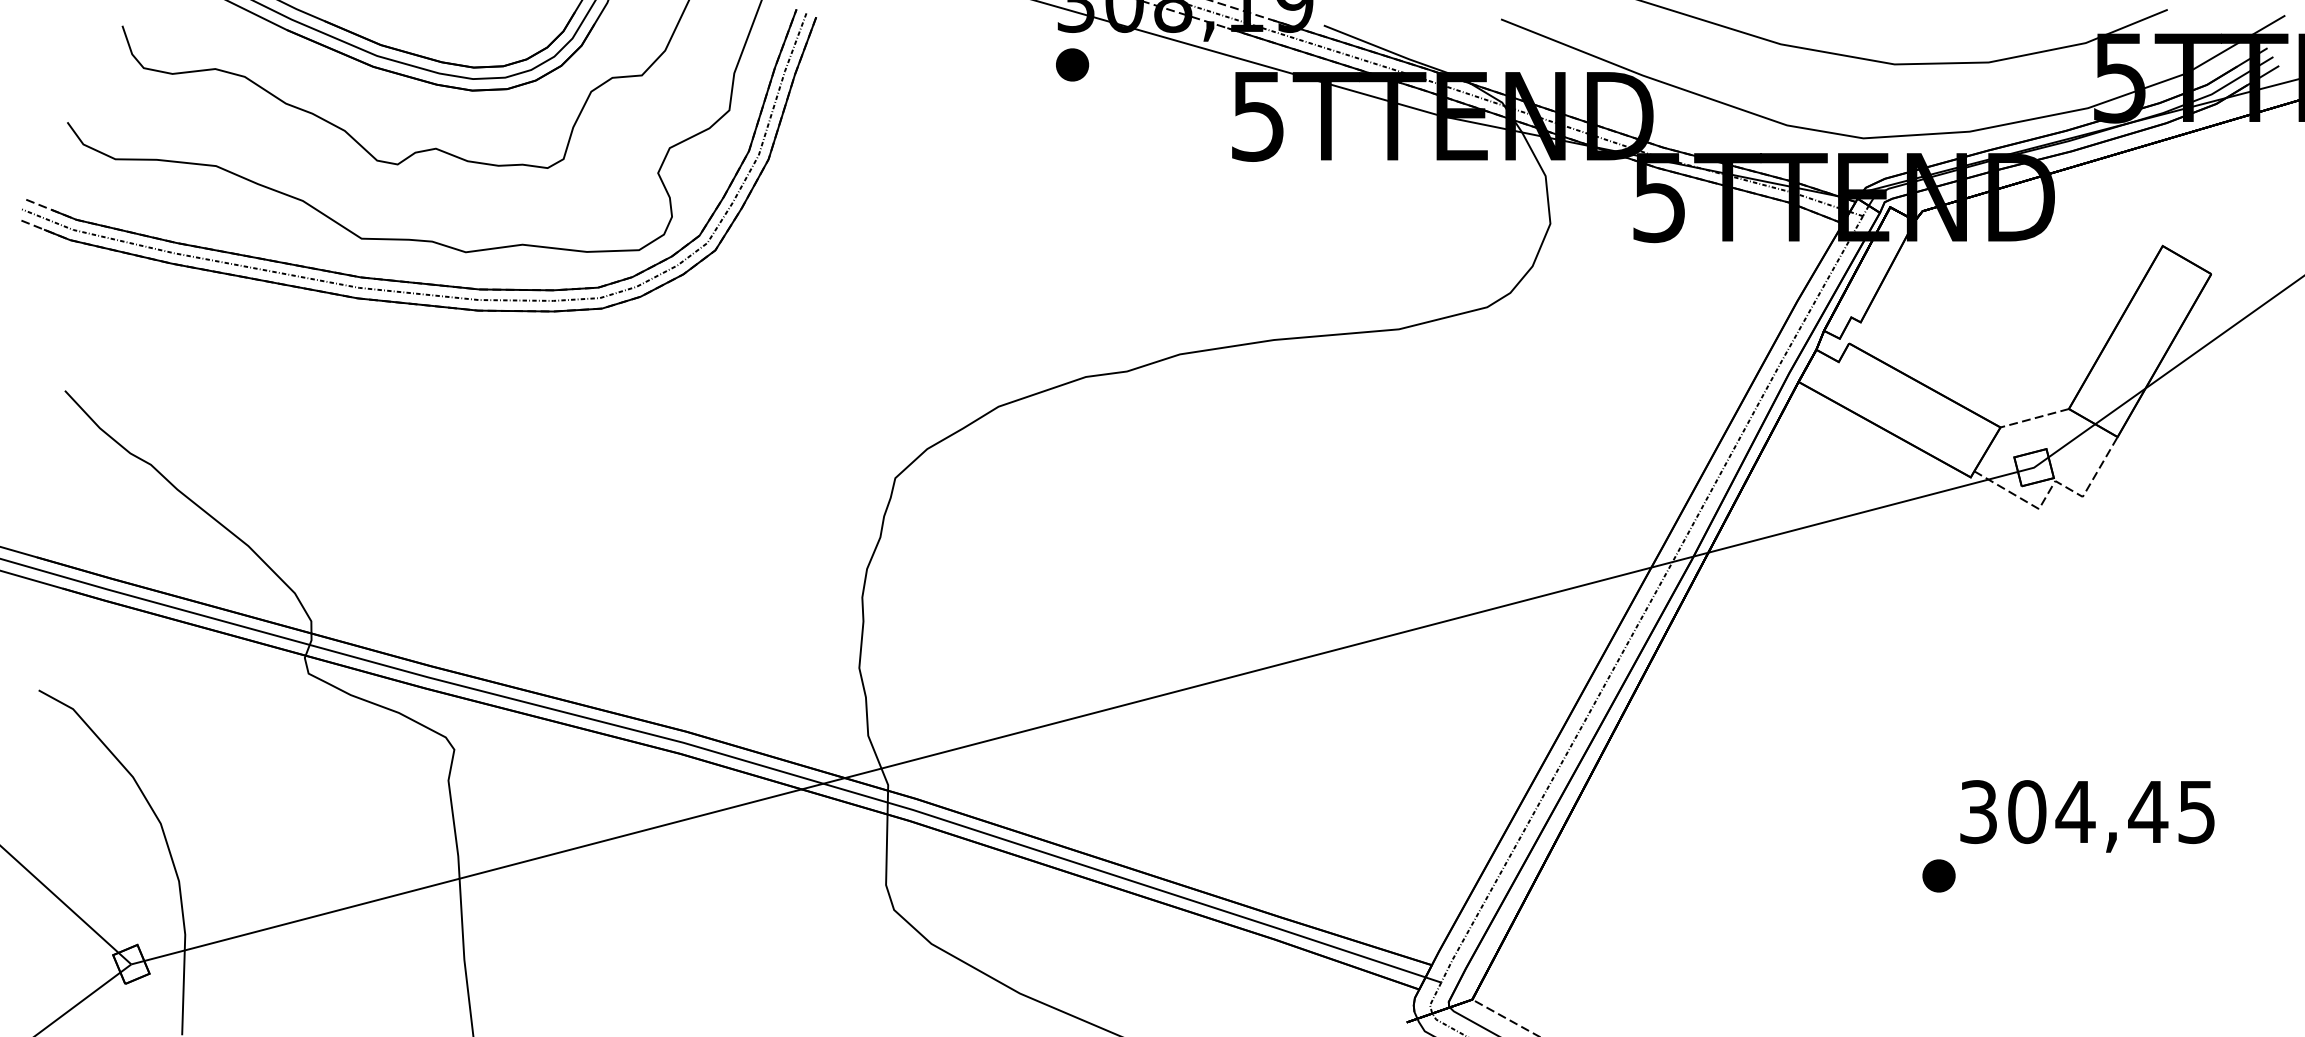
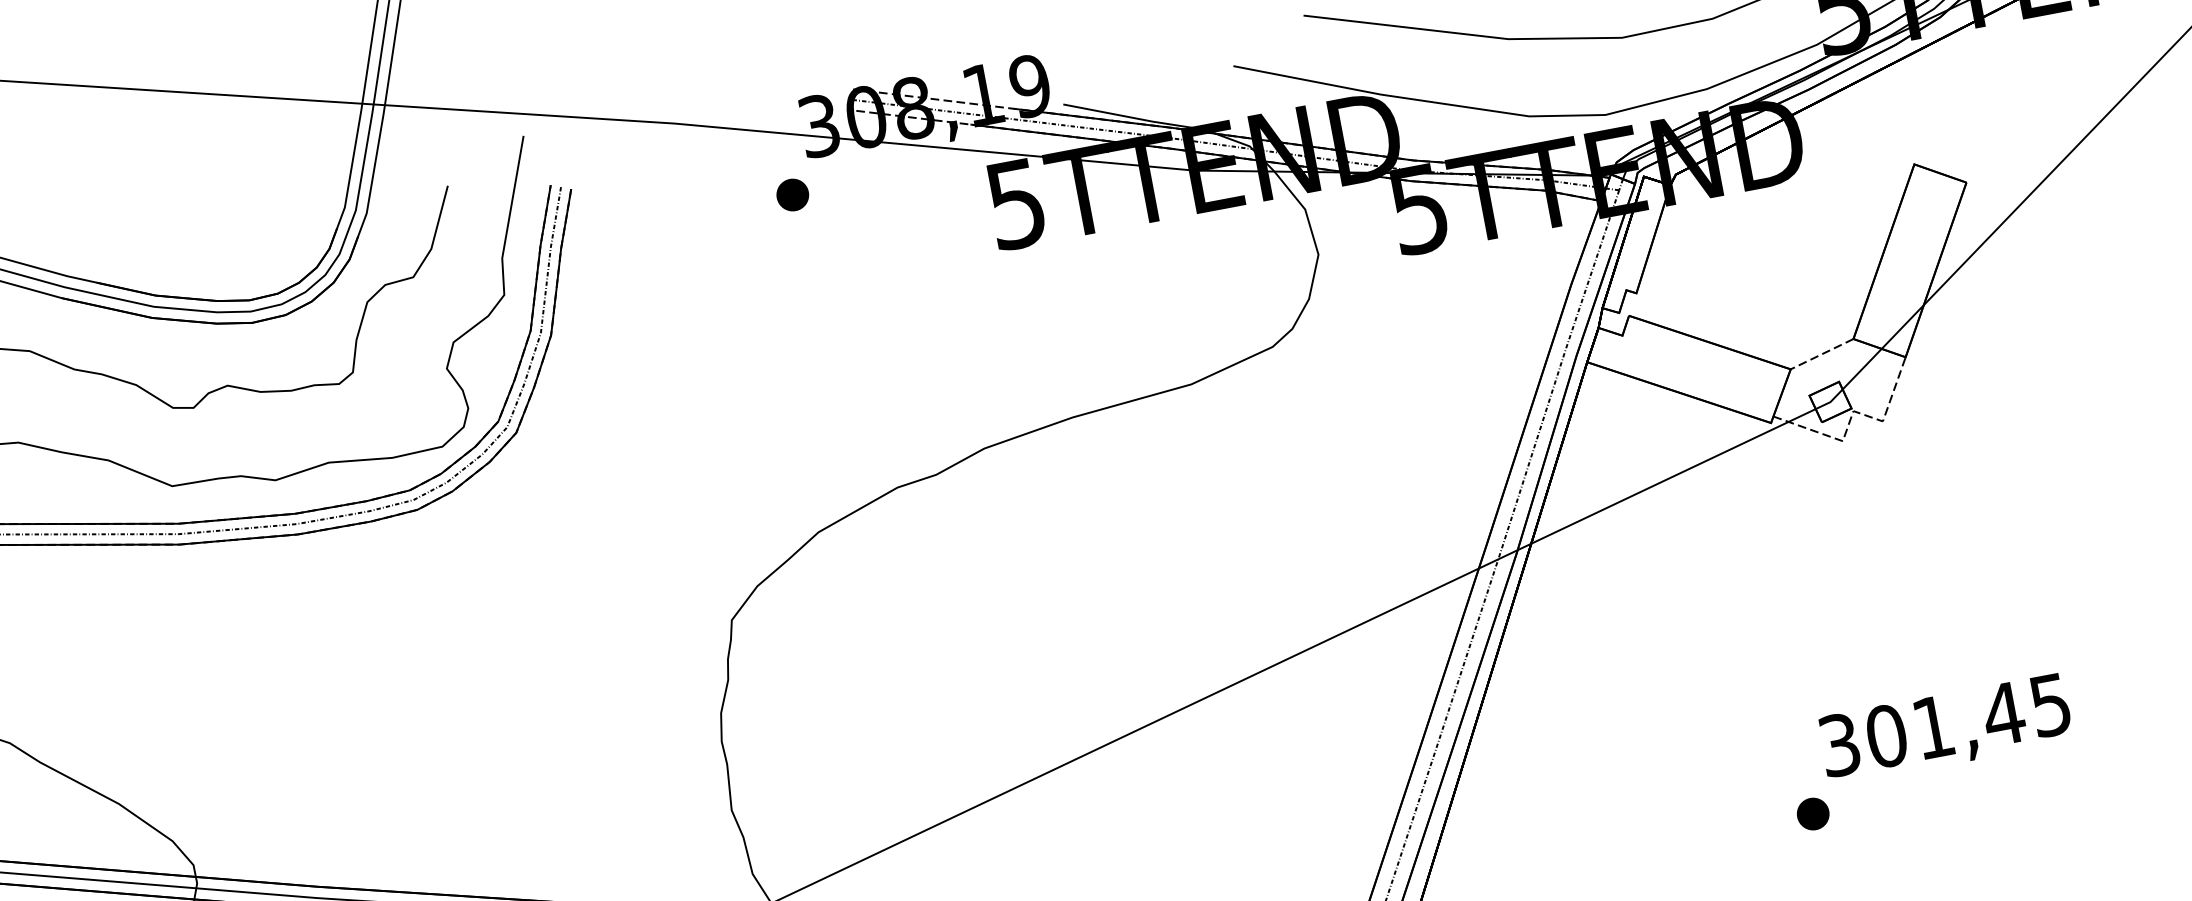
part: (1072, 64) -> (792, 194), moved
text: (2075, 811) -> (1933, 726), 304,45 -> 301,45

